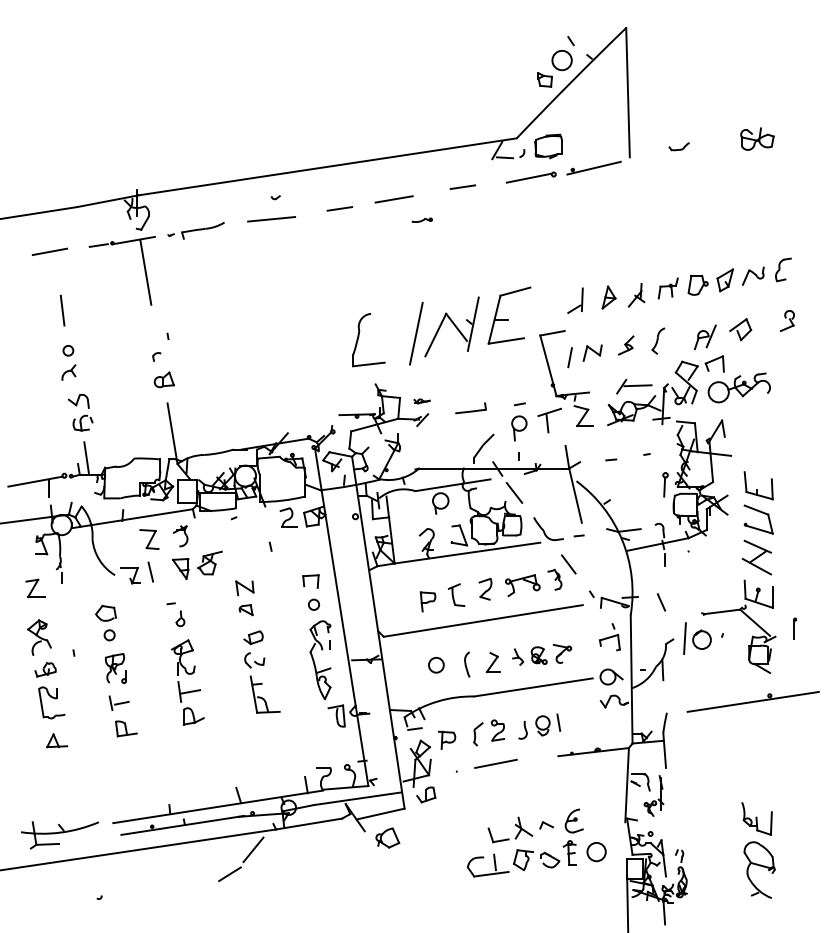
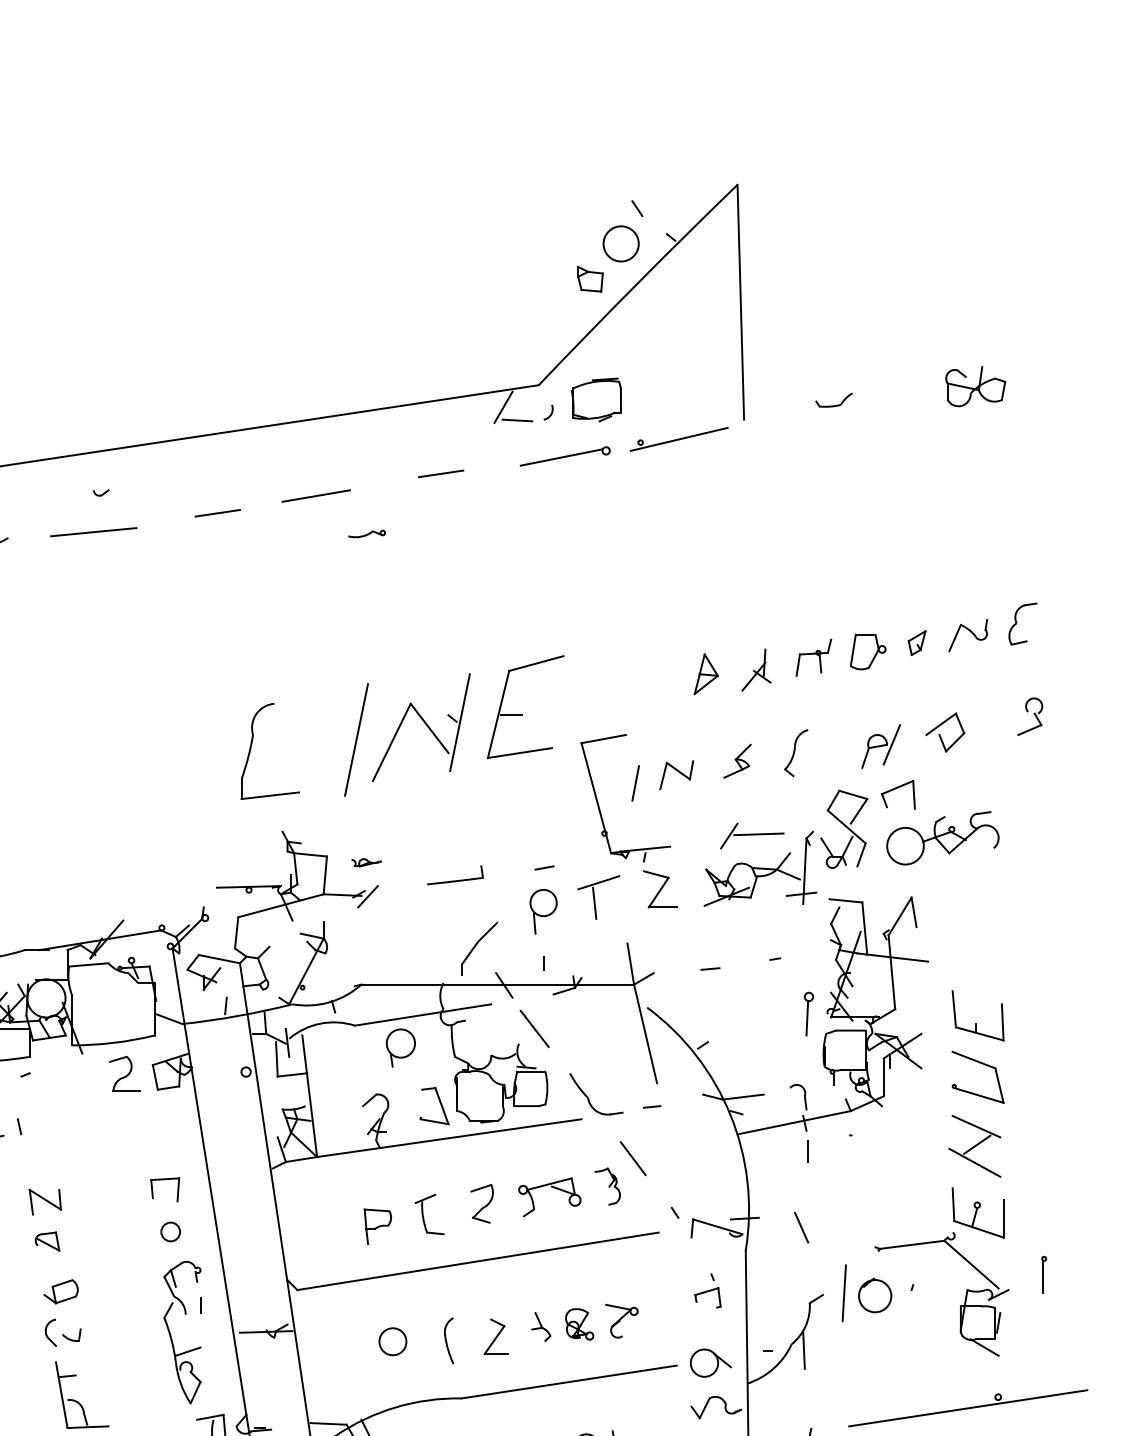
part: (724, 280) -> (915, 643), size x0.6
part: (575, 300) -> (645, 679), removed
line: (270, 546) -> (19, 1126), moved
part: (609, 637) -> (707, 1291), size x0.7

